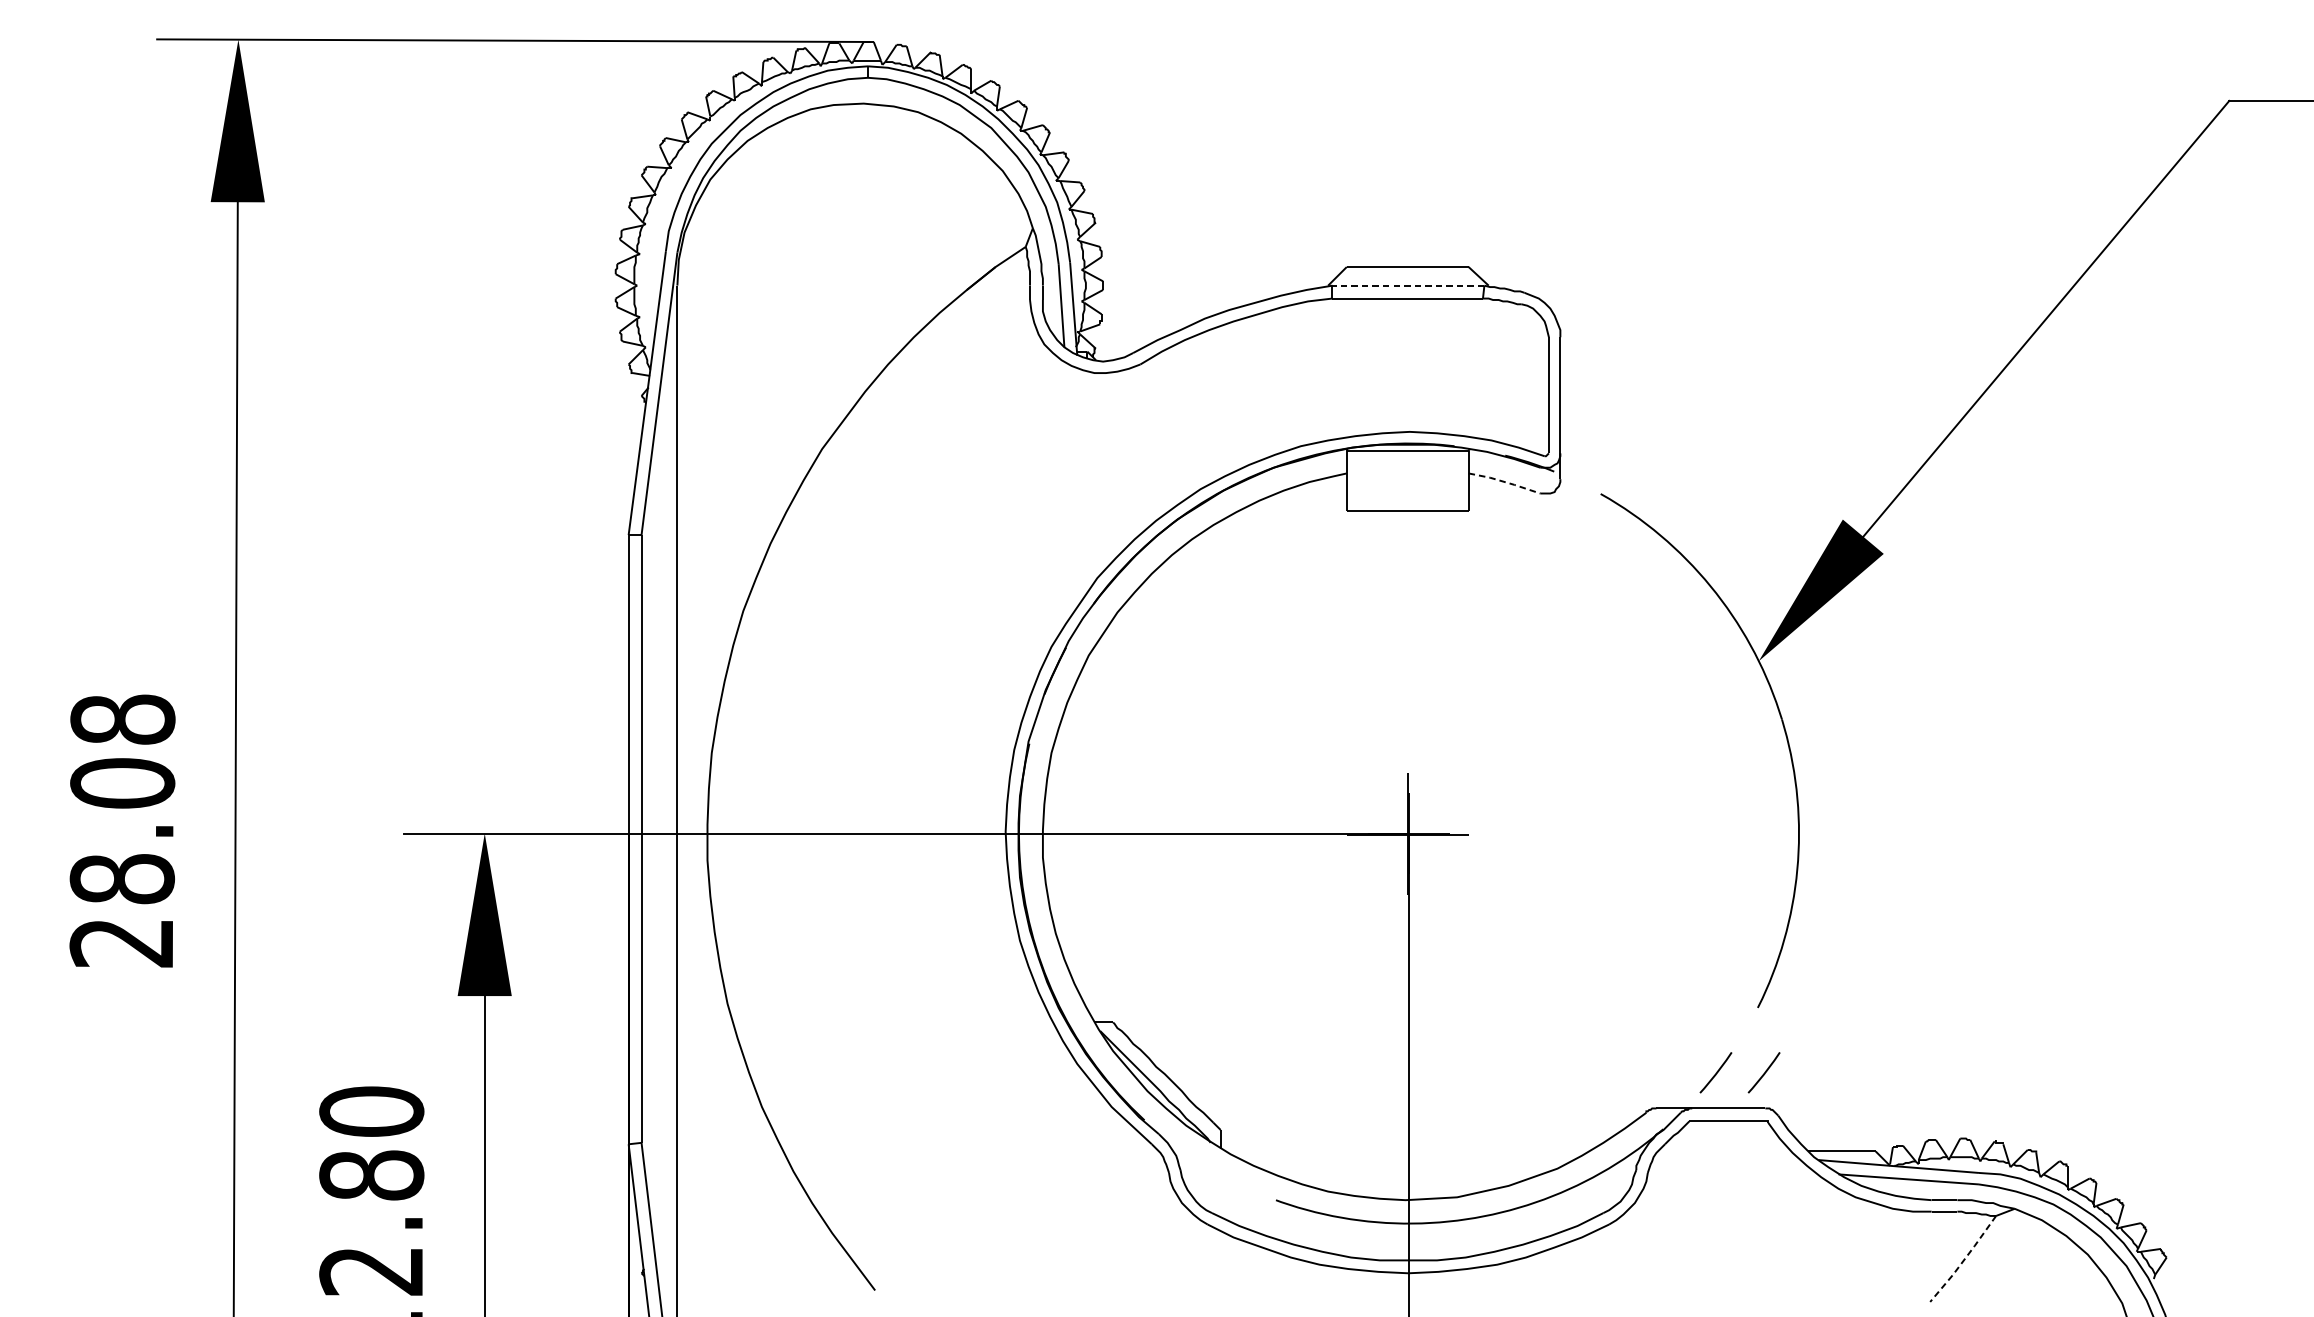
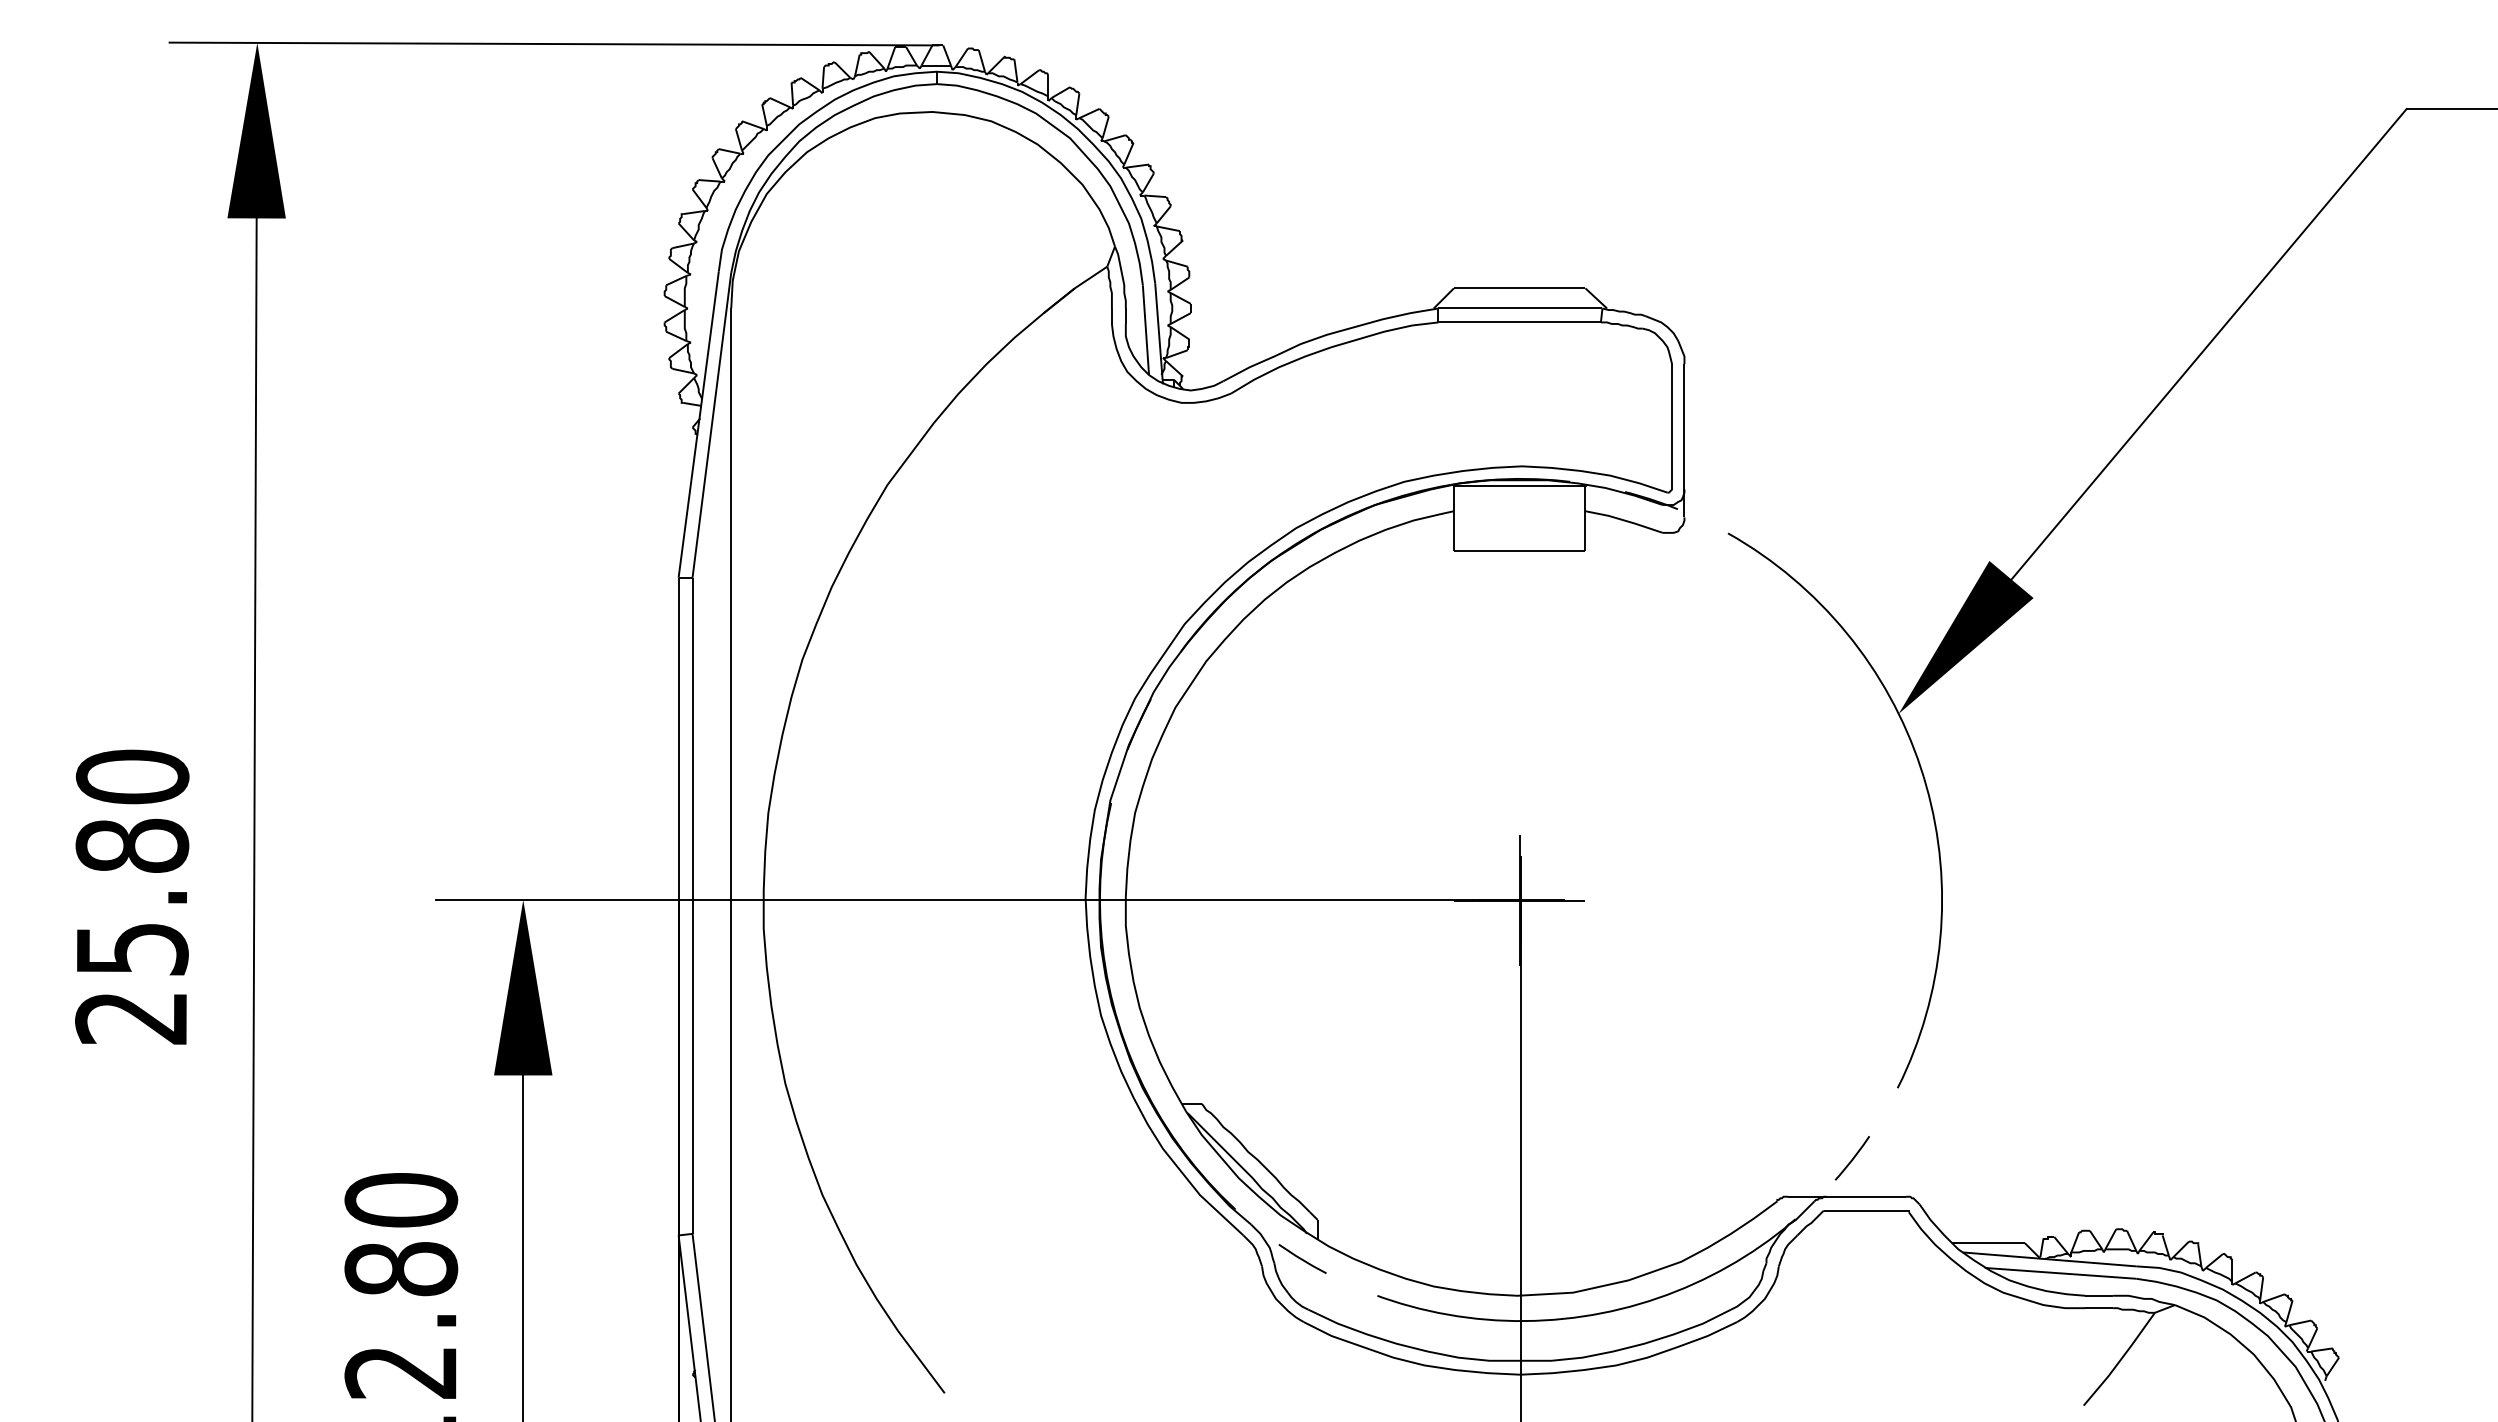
line: (1407, 285) -> (1519, 308), dashed -> solid
line: (1504, 482) -> (1624, 520), dashed -> solid
text: (122, 798) -> (132, 862), 28.08 -> 25.80
line: (1764, 1073) -> (1904, 1158), removed
line: (1206, 1165) -> (1302, 1258), added
line: (1964, 1260) -> (2120, 1360), dashed -> solid

